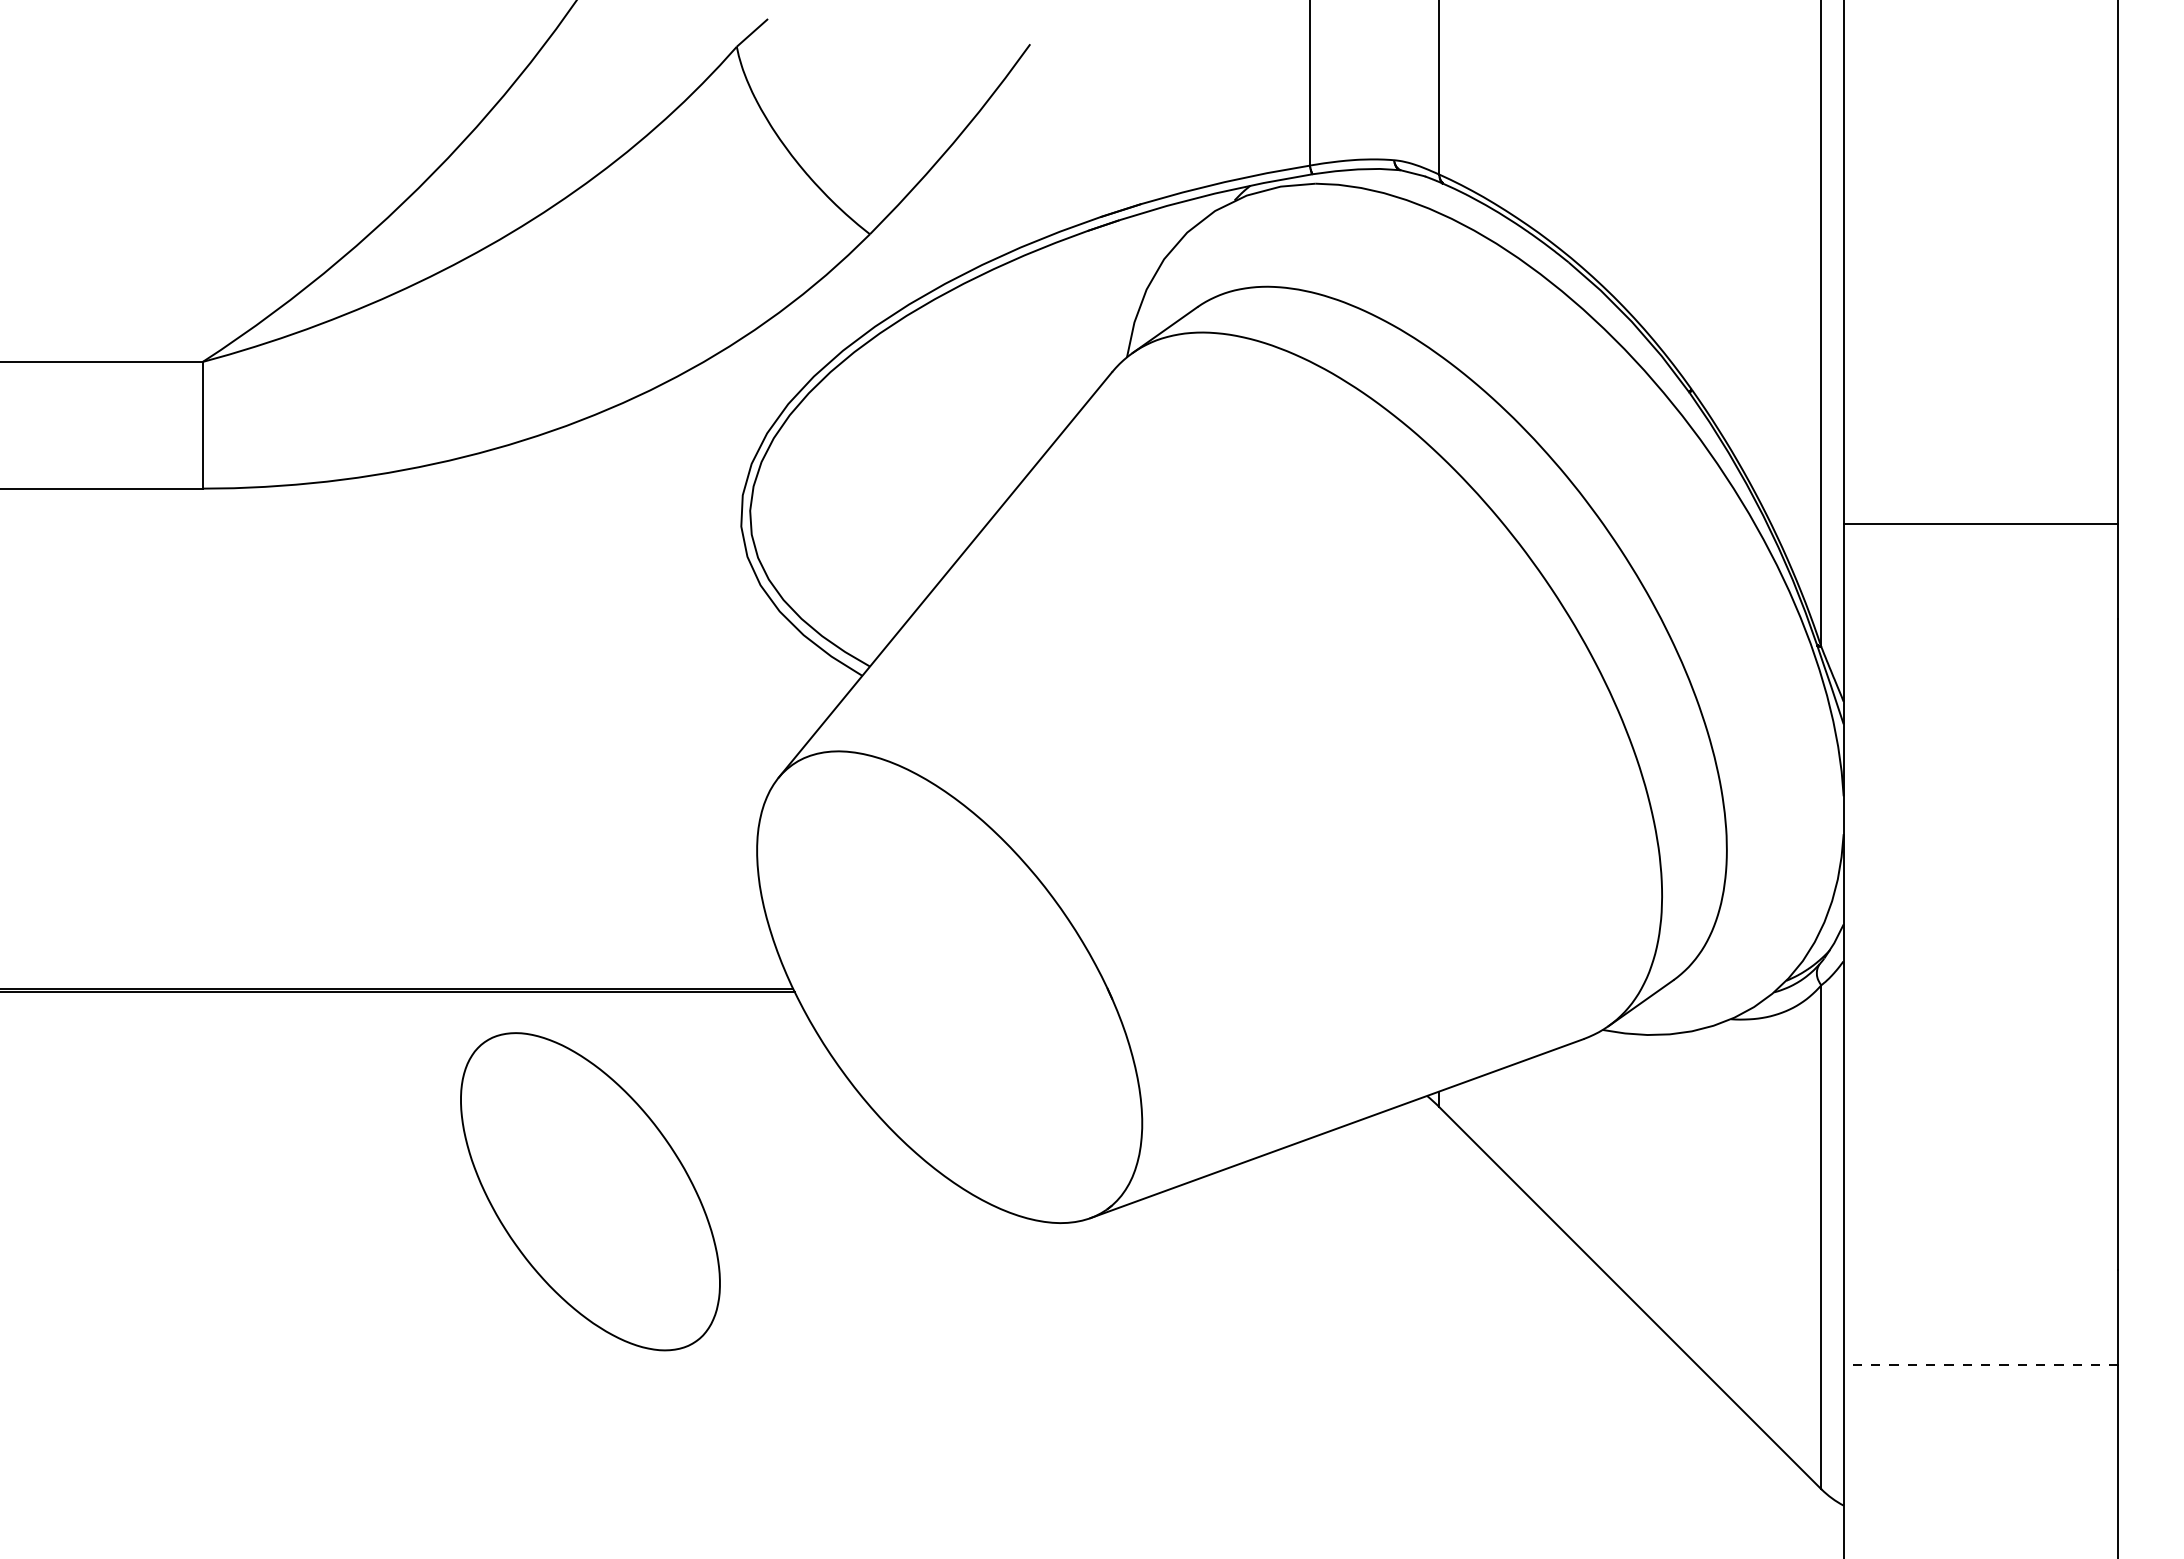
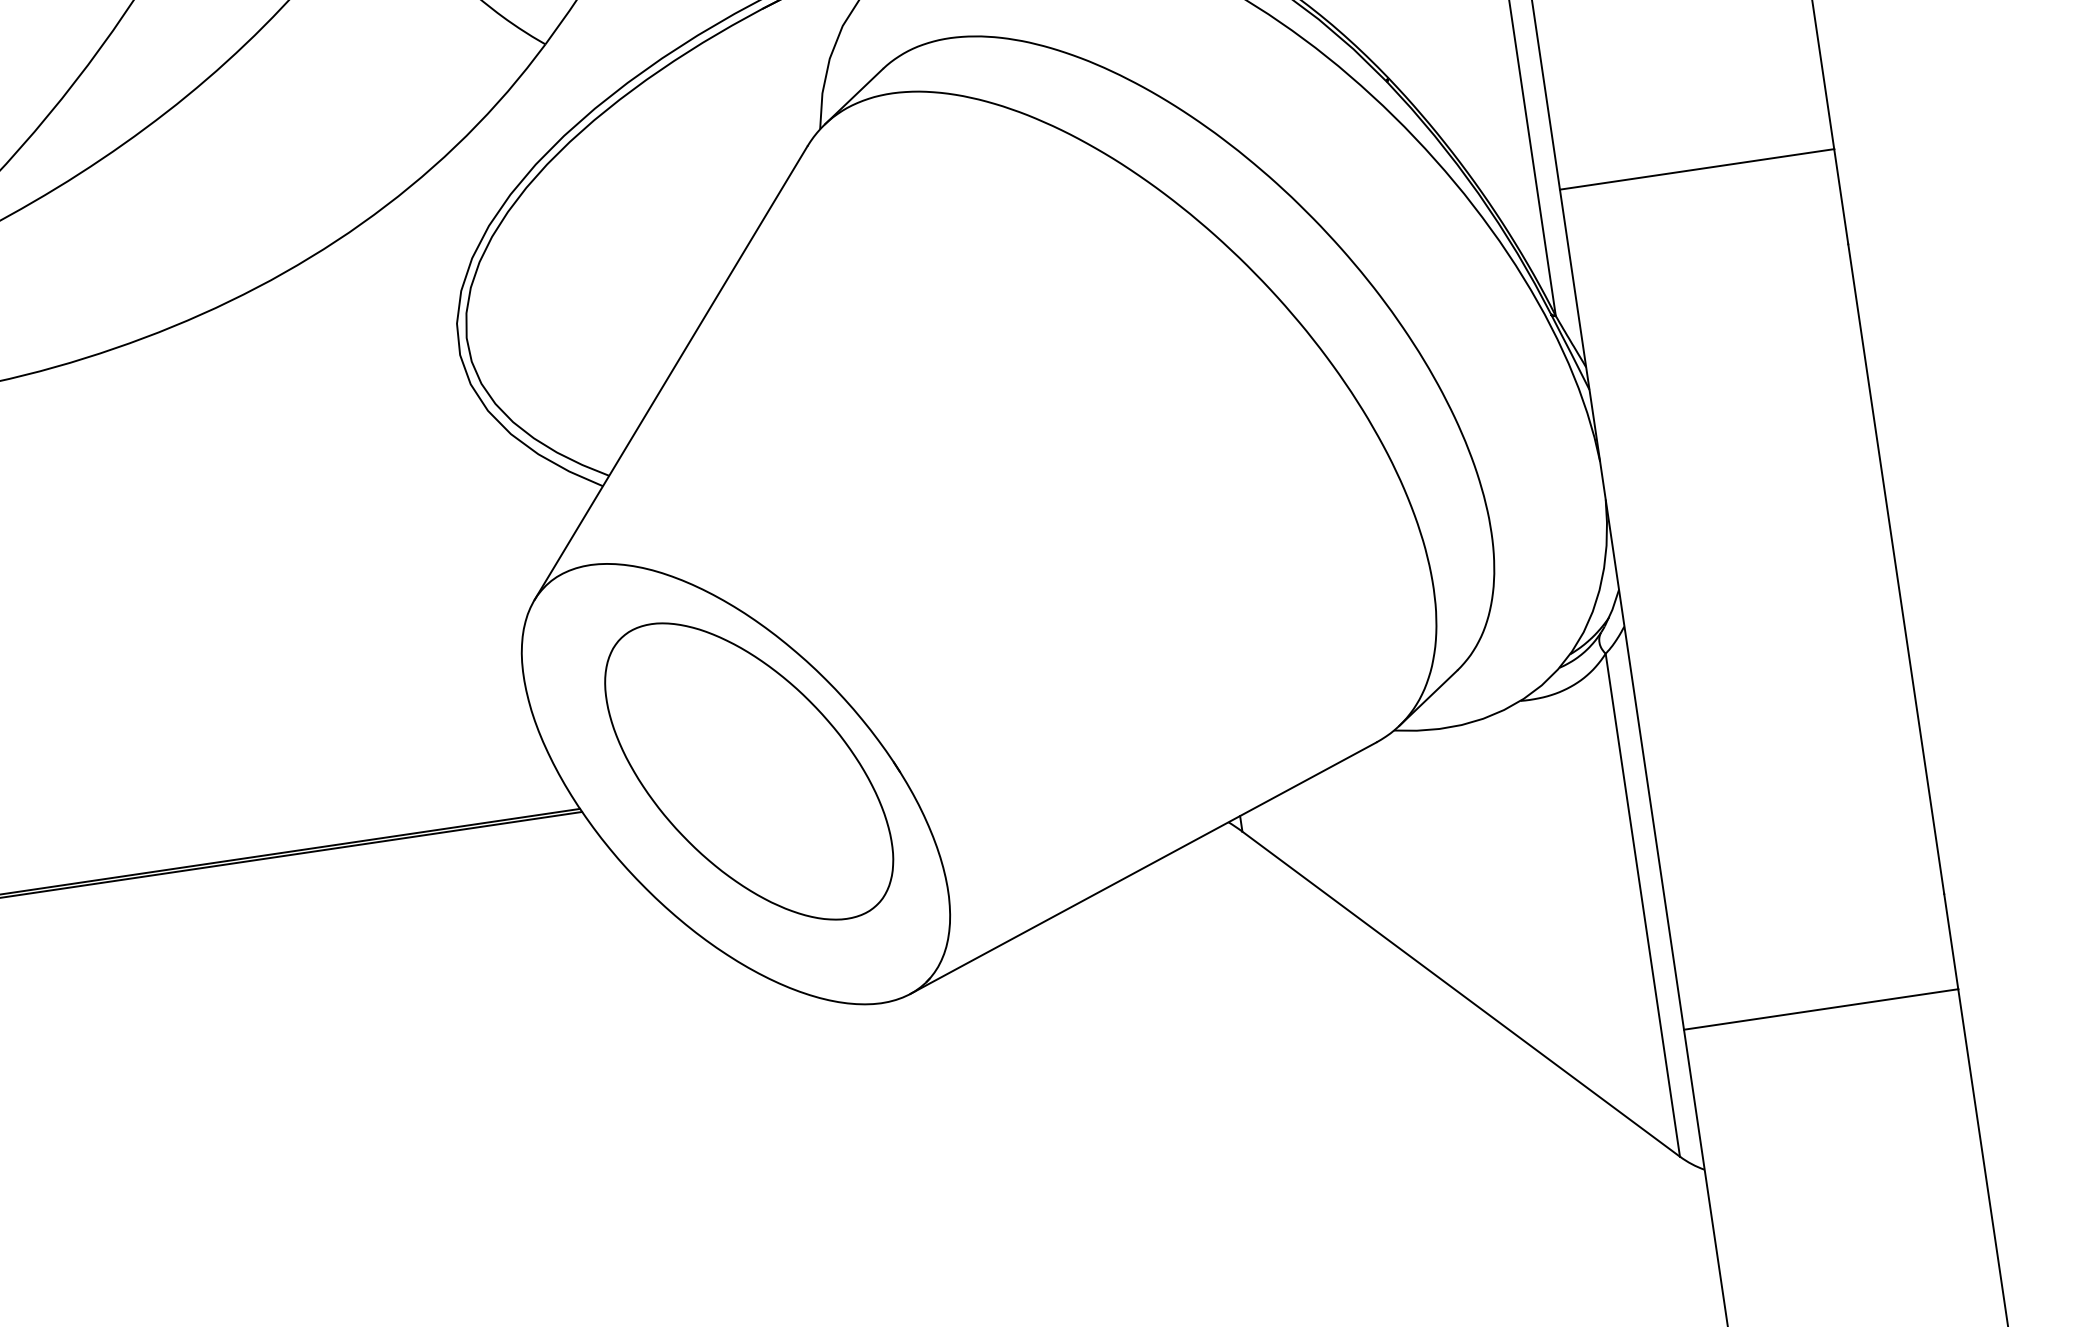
part: (590, 1191) -> (749, 771), moved
line: (1980, 1365) -> (1820, 1009), dashed -> solid

